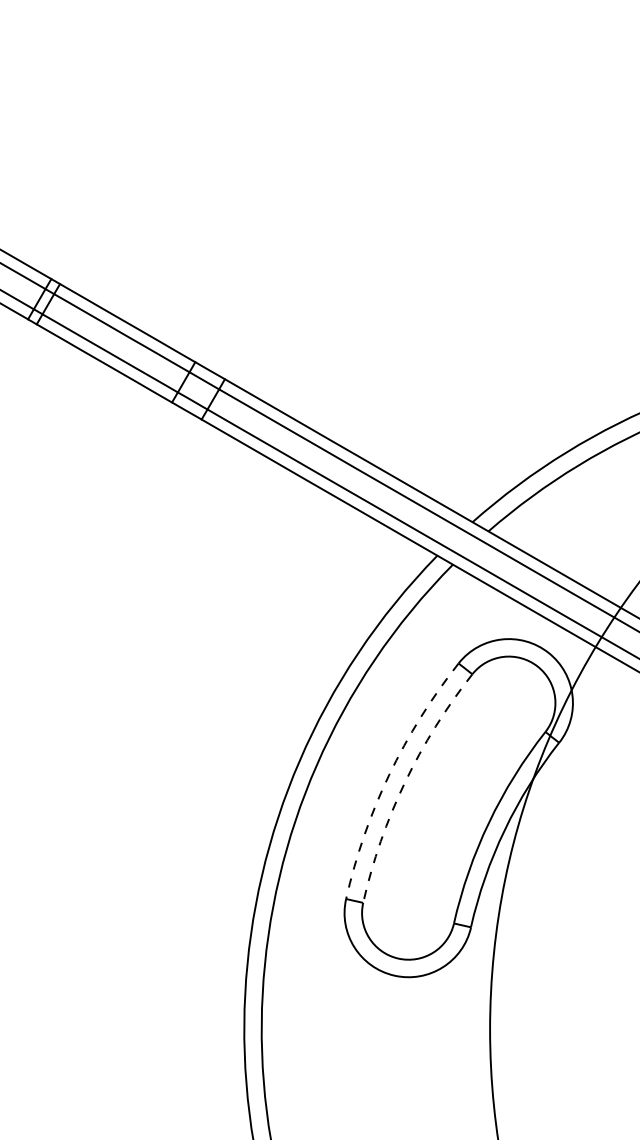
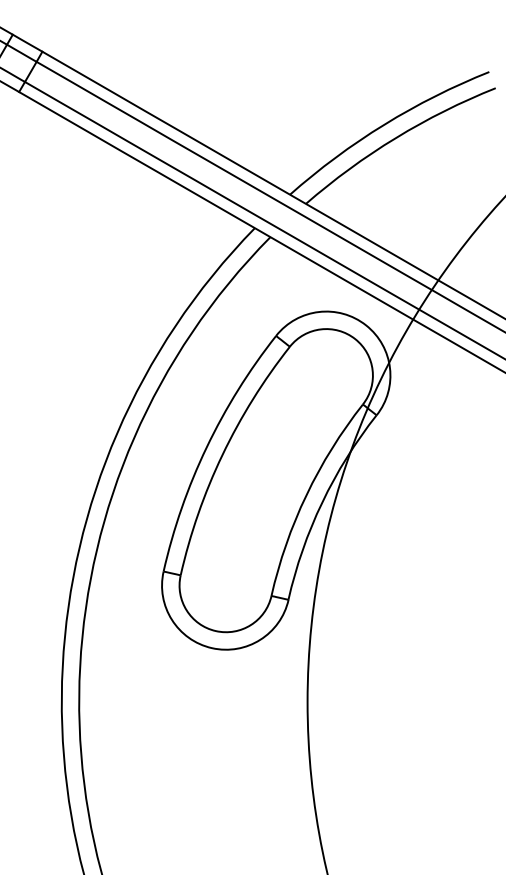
arc: (389, 774) -> (206, 446), dashed -> solid
arc: (405, 782) -> (222, 454), dashed -> solid

